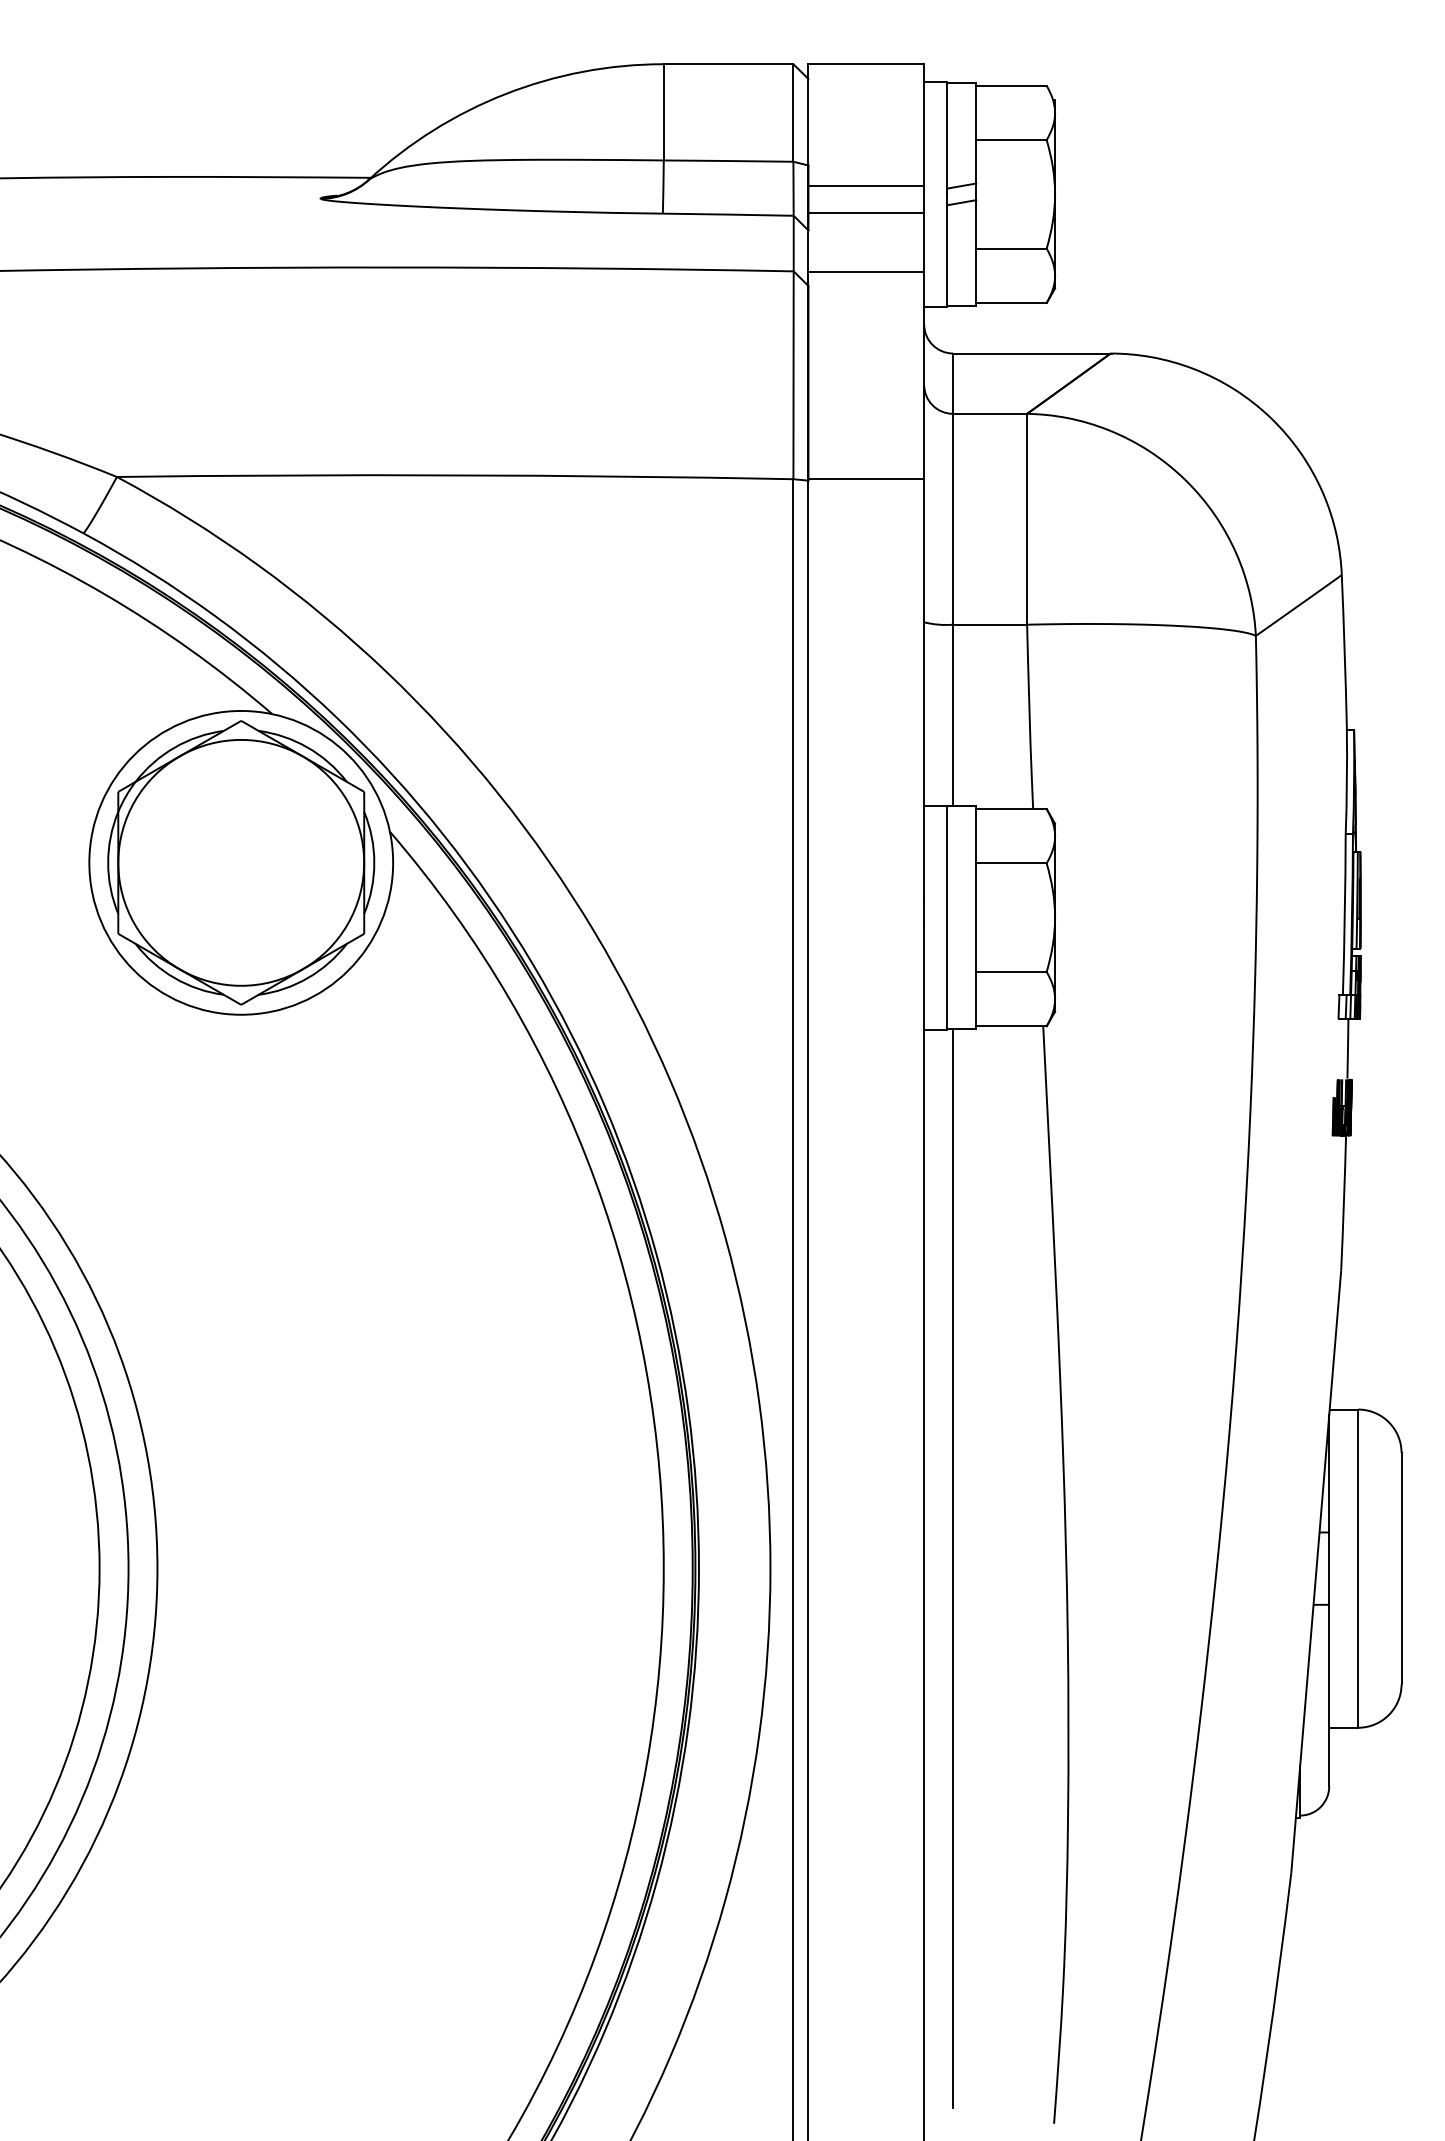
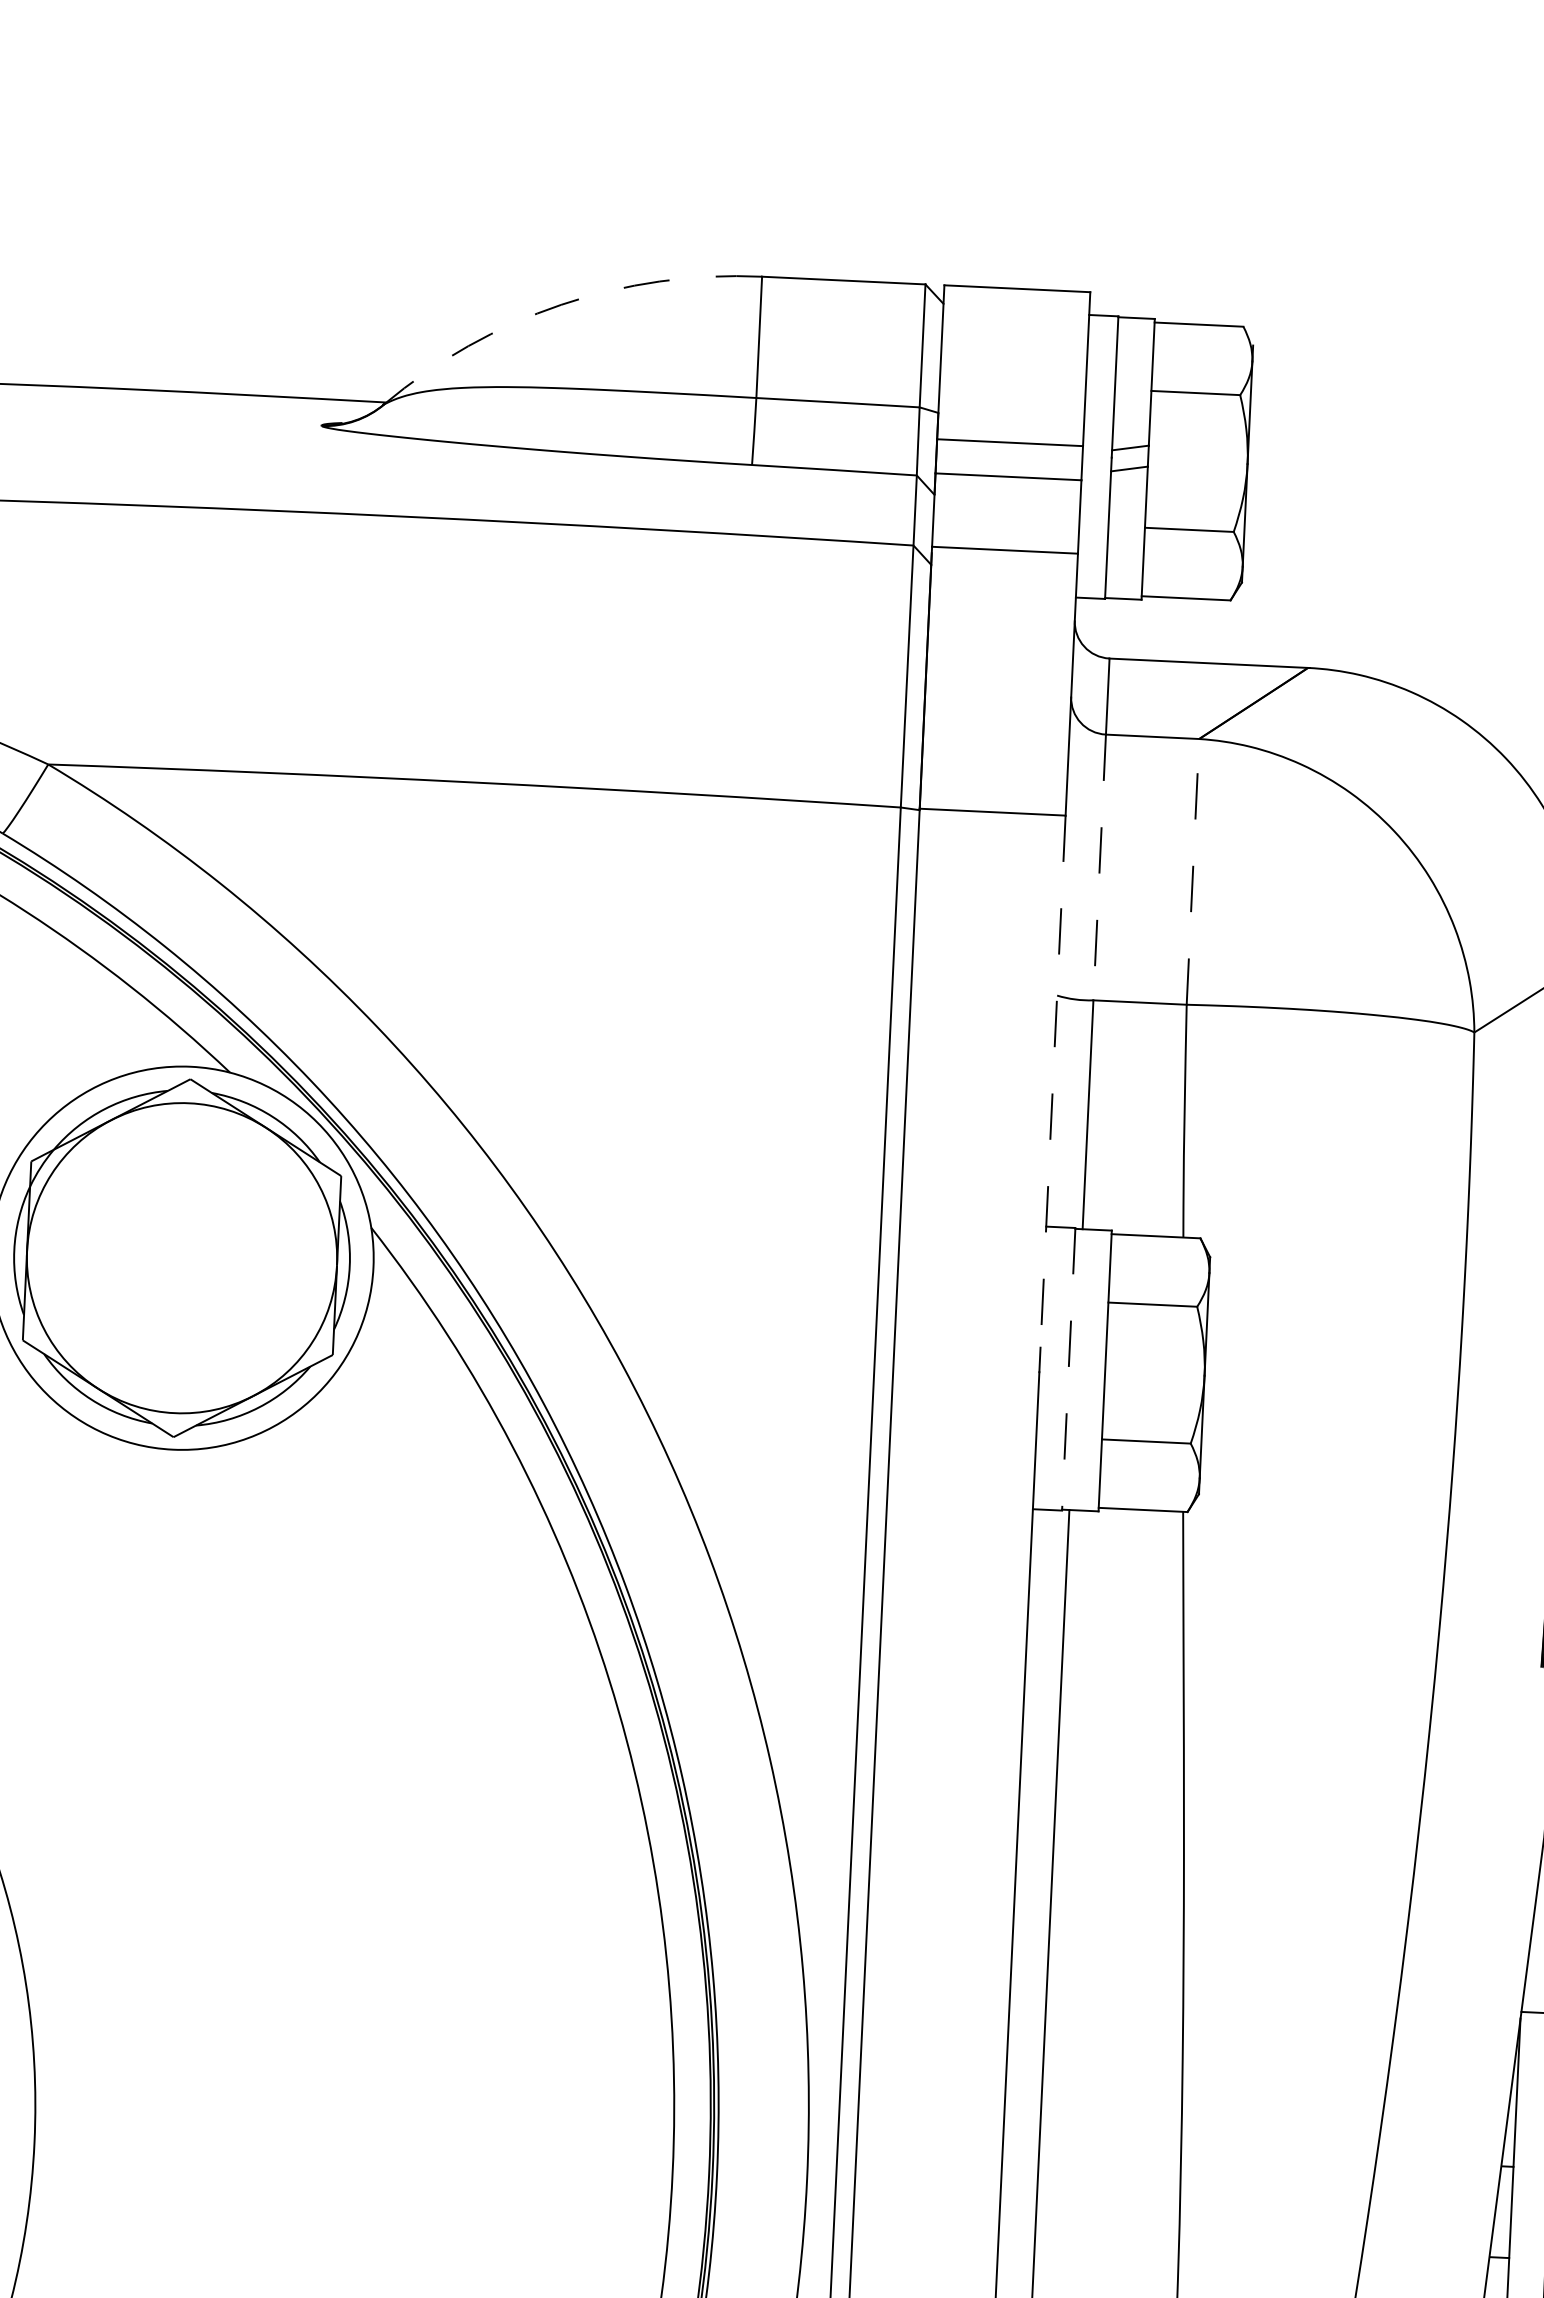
arc: (505, 94) -> (560, 305), solid -> dashed
line: (1027, 518) -> (1193, 870), solid -> dashed
line: (953, 519) -> (1100, 867), solid -> dashed
line: (924, 691) -> (1053, 1082), solid -> dashed
line: (947, 918) -> (1068, 1370), solid -> dashed

